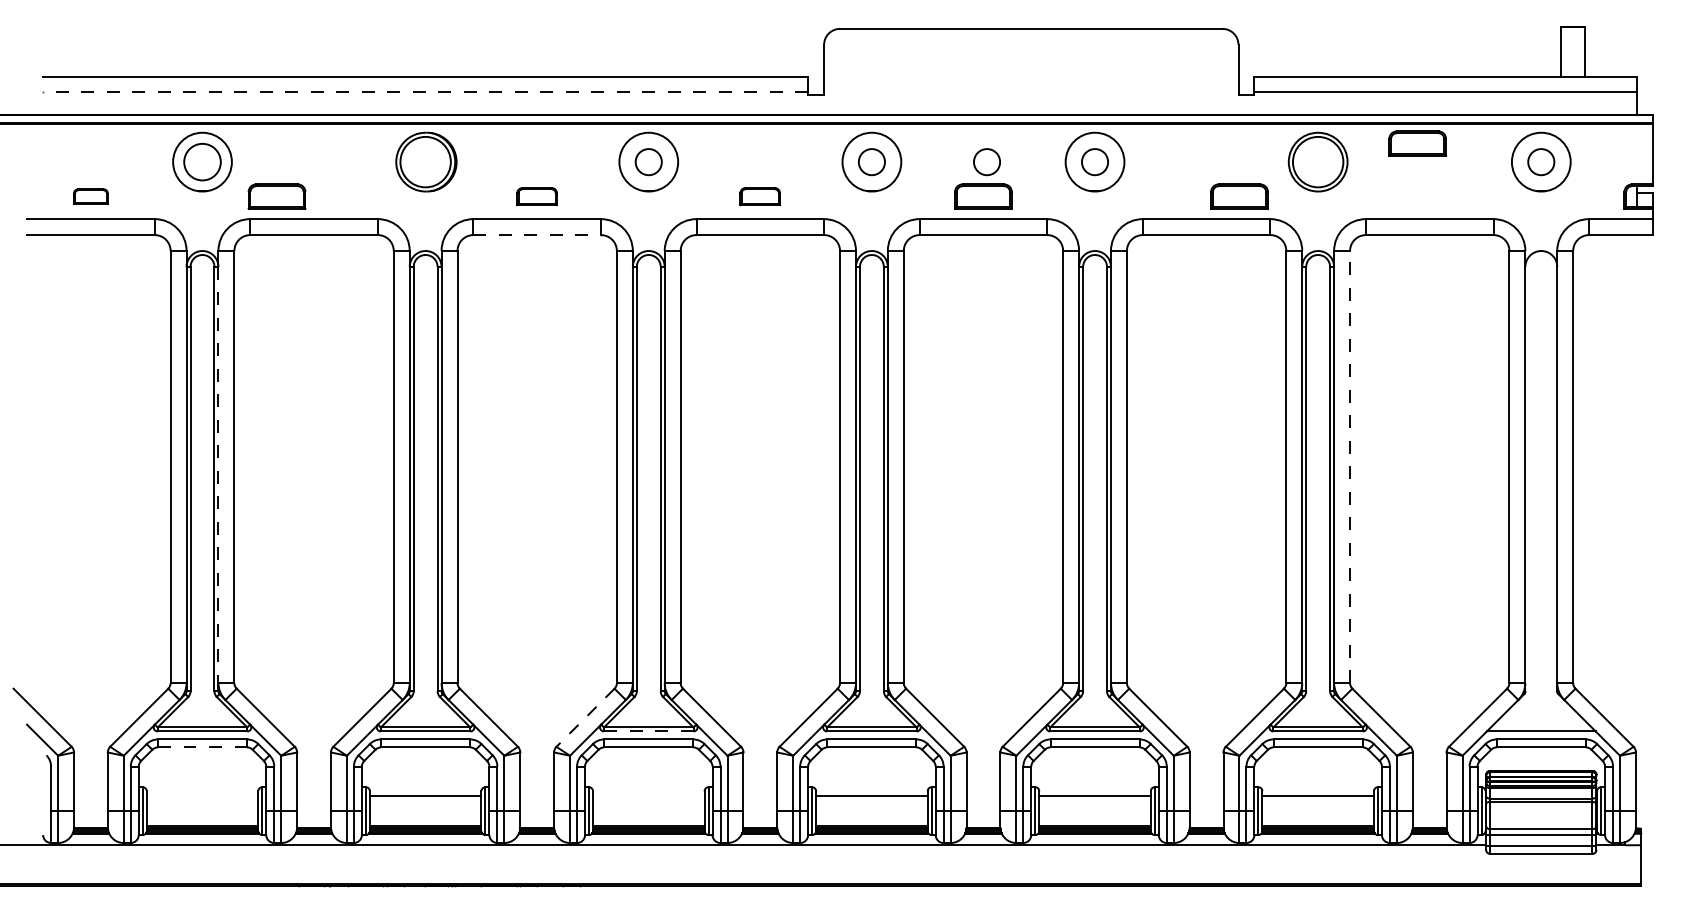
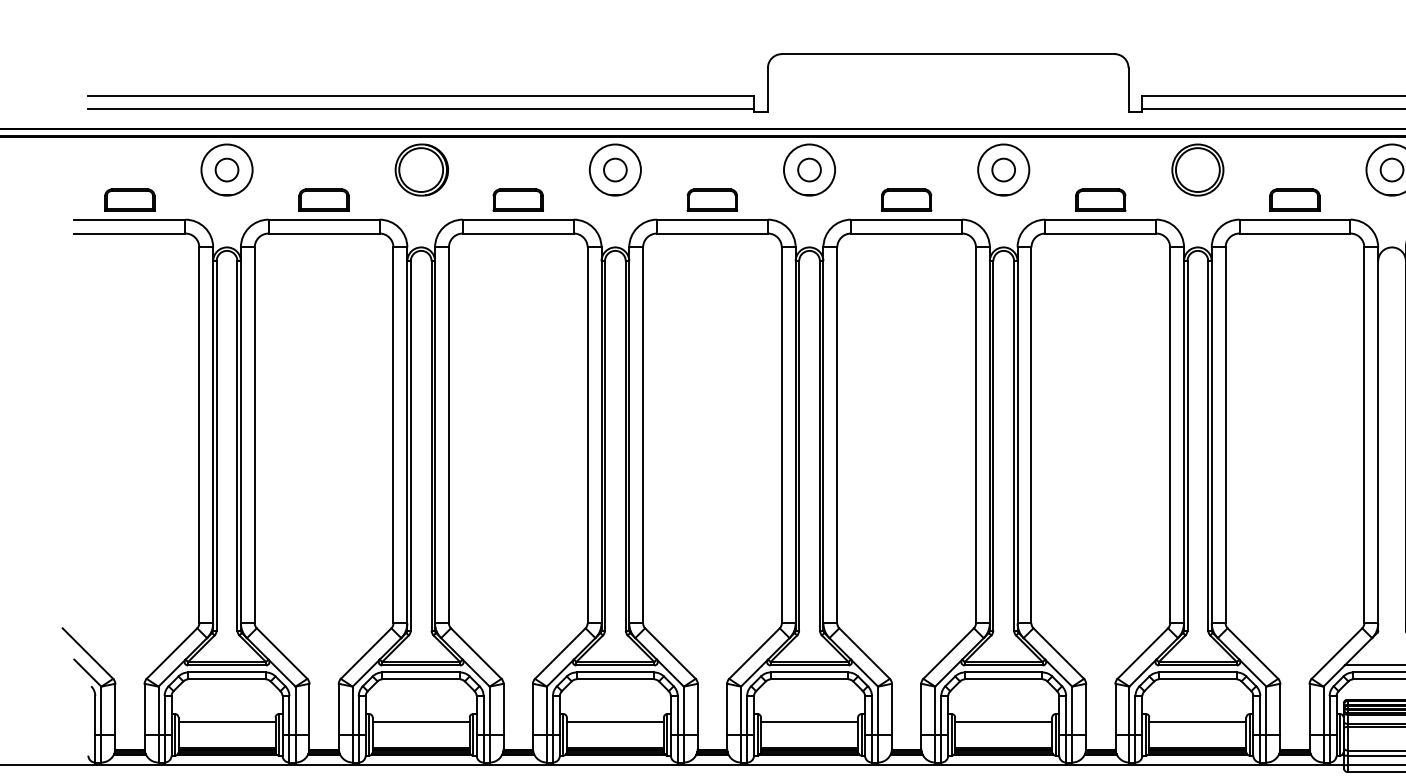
line: (425, 92) -> (421, 109), dashed -> solid
part: (1417, 143) -> (1294, 199), moved
circle: (202, 162) -> (227, 170), size x0.71
circle: (986, 162) -> (909, 170), removed
part: (90, 196) -> (129, 199), size x1.67
part: (276, 196) -> (323, 199), moved
part: (536, 196) -> (517, 199), size x1.43
part: (759, 196) -> (711, 199), size x1.43
part: (1239, 196) -> (1100, 199), moved
line: (537, 235) -> (518, 233), dashed -> solid
line: (1350, 466) -> (1226, 434), dashed -> solid
line: (218, 475) -> (240, 442), dashed -> solid
line: (585, 718) -> (560, 654), dashed -> solid
line: (648, 731) -> (615, 665), dashed -> solid
line: (202, 747) -> (227, 679), dashed -> solid
line: (202, 795) -> (227, 721), added
line: (648, 795) -> (615, 721), added

